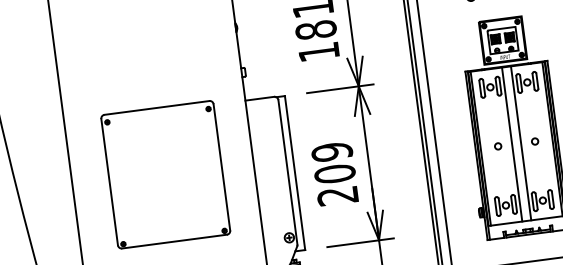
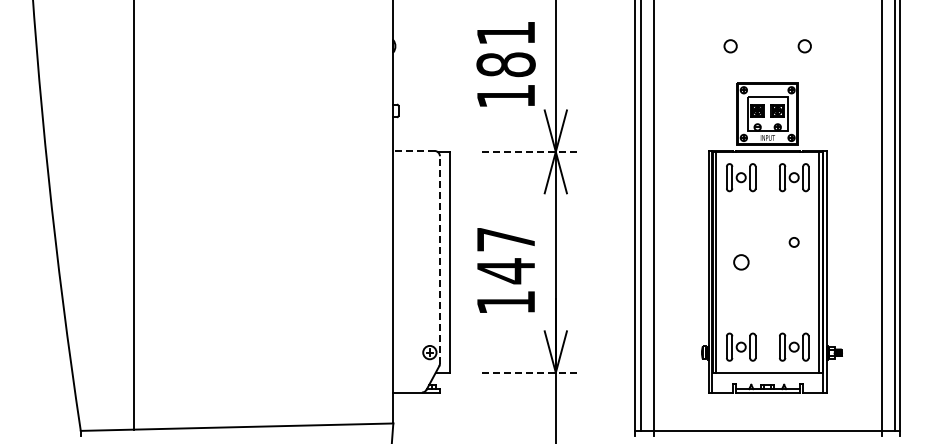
line: (340, 88) -> (529, 151), solid -> dashed
line: (259, 98) -> (413, 150), solid -> dashed
circle: (534, 141) -> (793, 242), moved
line: (521, 142) -> (774, 261), removed
line: (512, 143) -> (761, 261), removed
circle: (497, 146) -> (740, 262), size x1.6
line: (287, 172) -> (439, 259), solid -> dashed
text: (334, 173) -> (505, 270), 209 -> 147
part: (165, 174) -> (266, 240), removed
line: (360, 242) -> (529, 372), solid -> dashed

